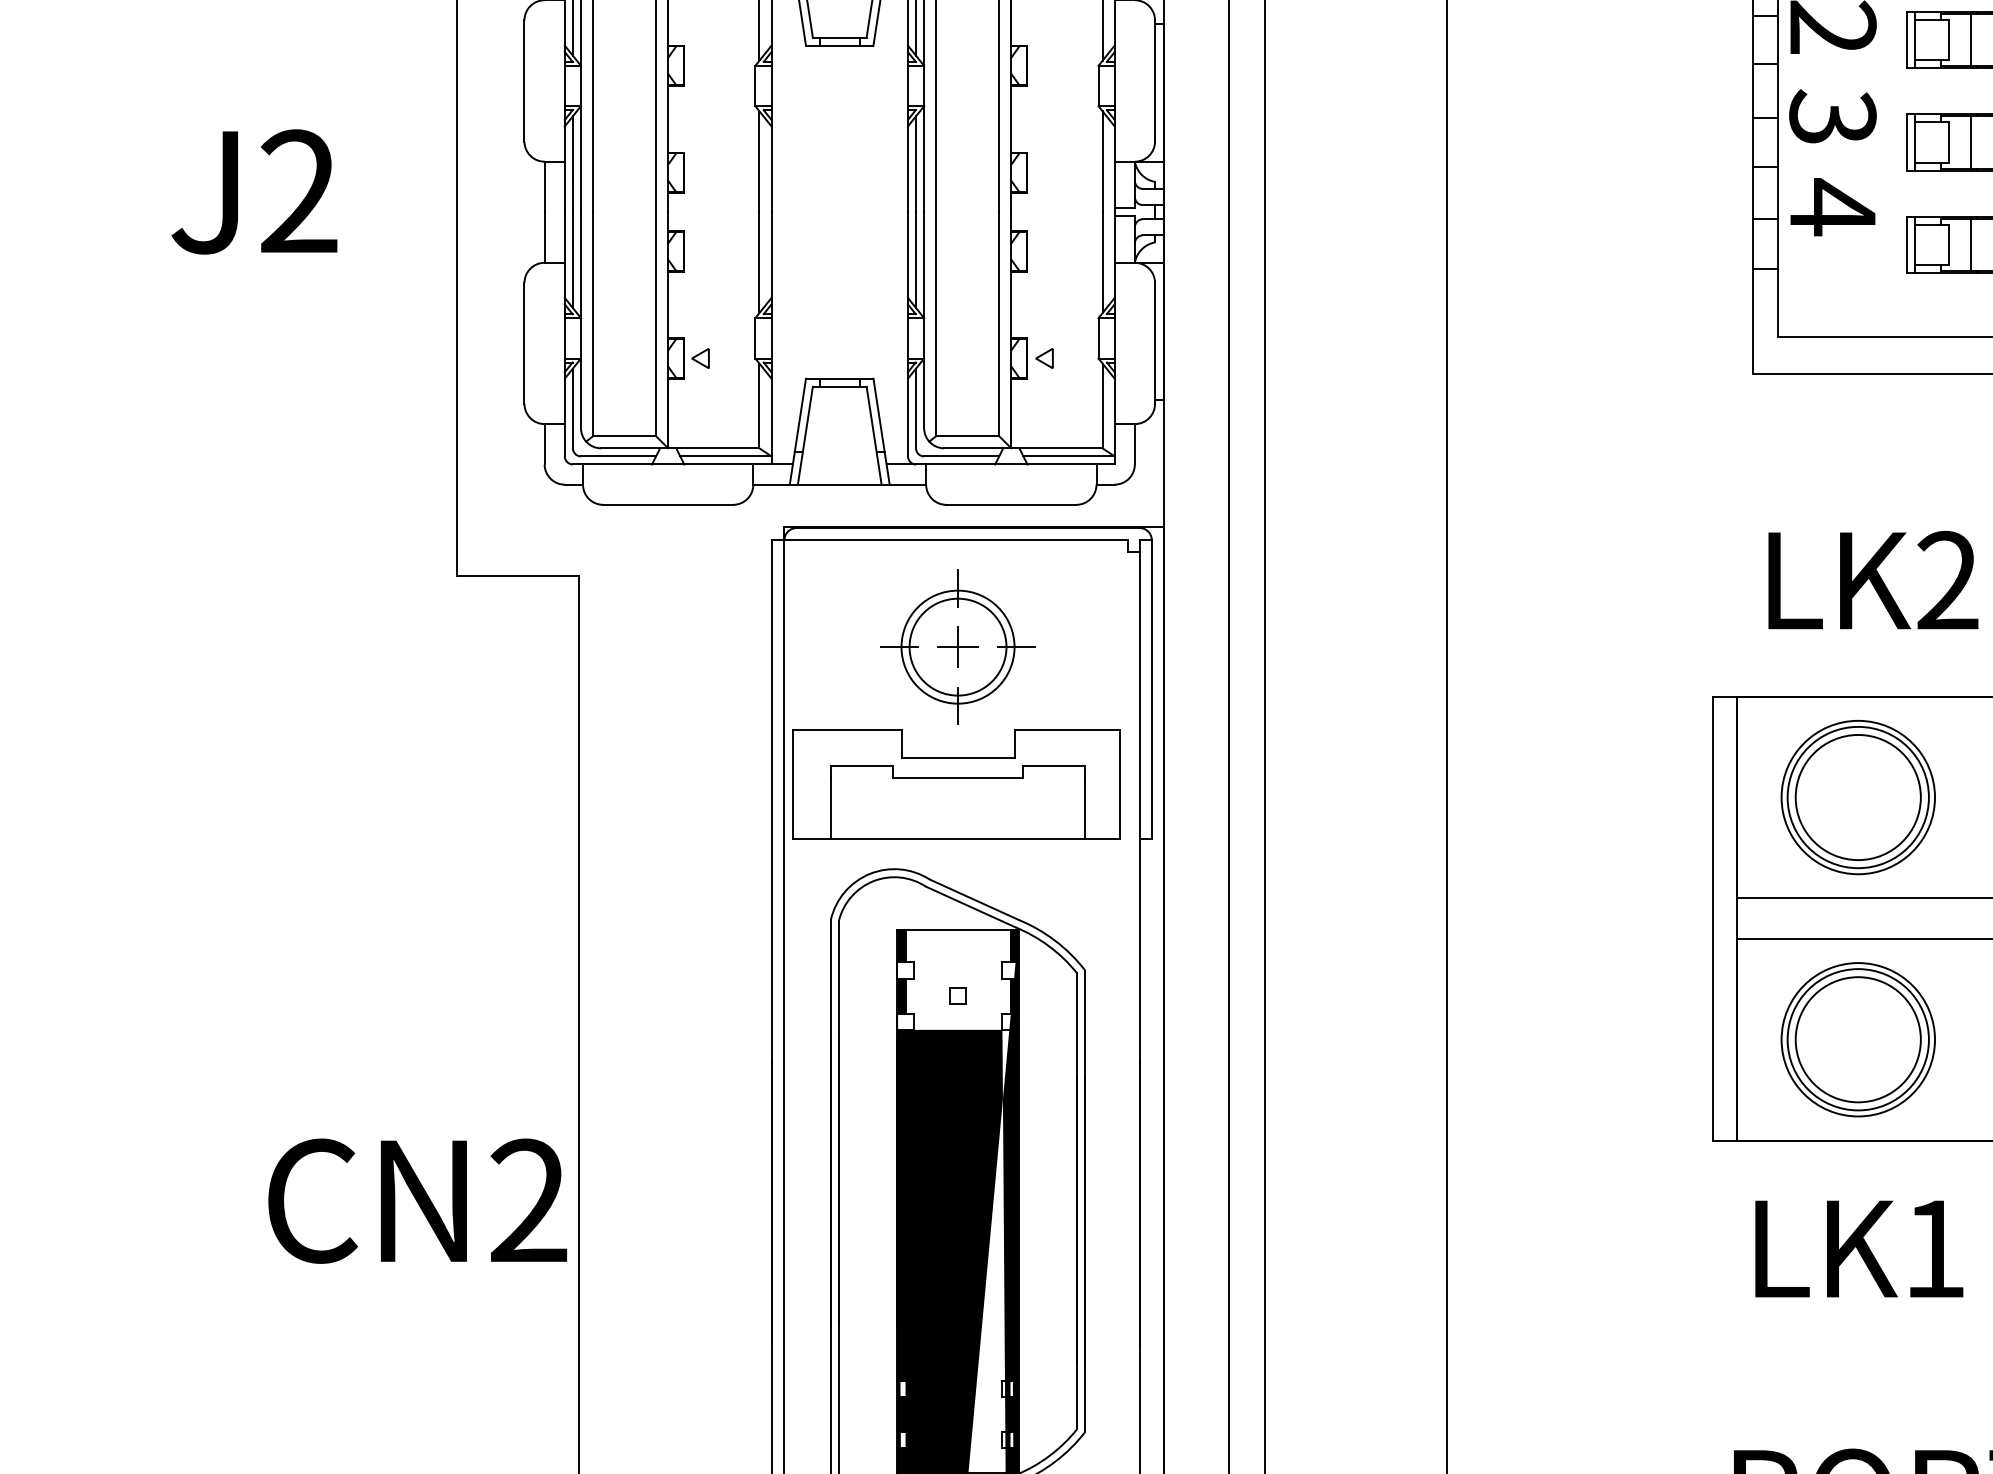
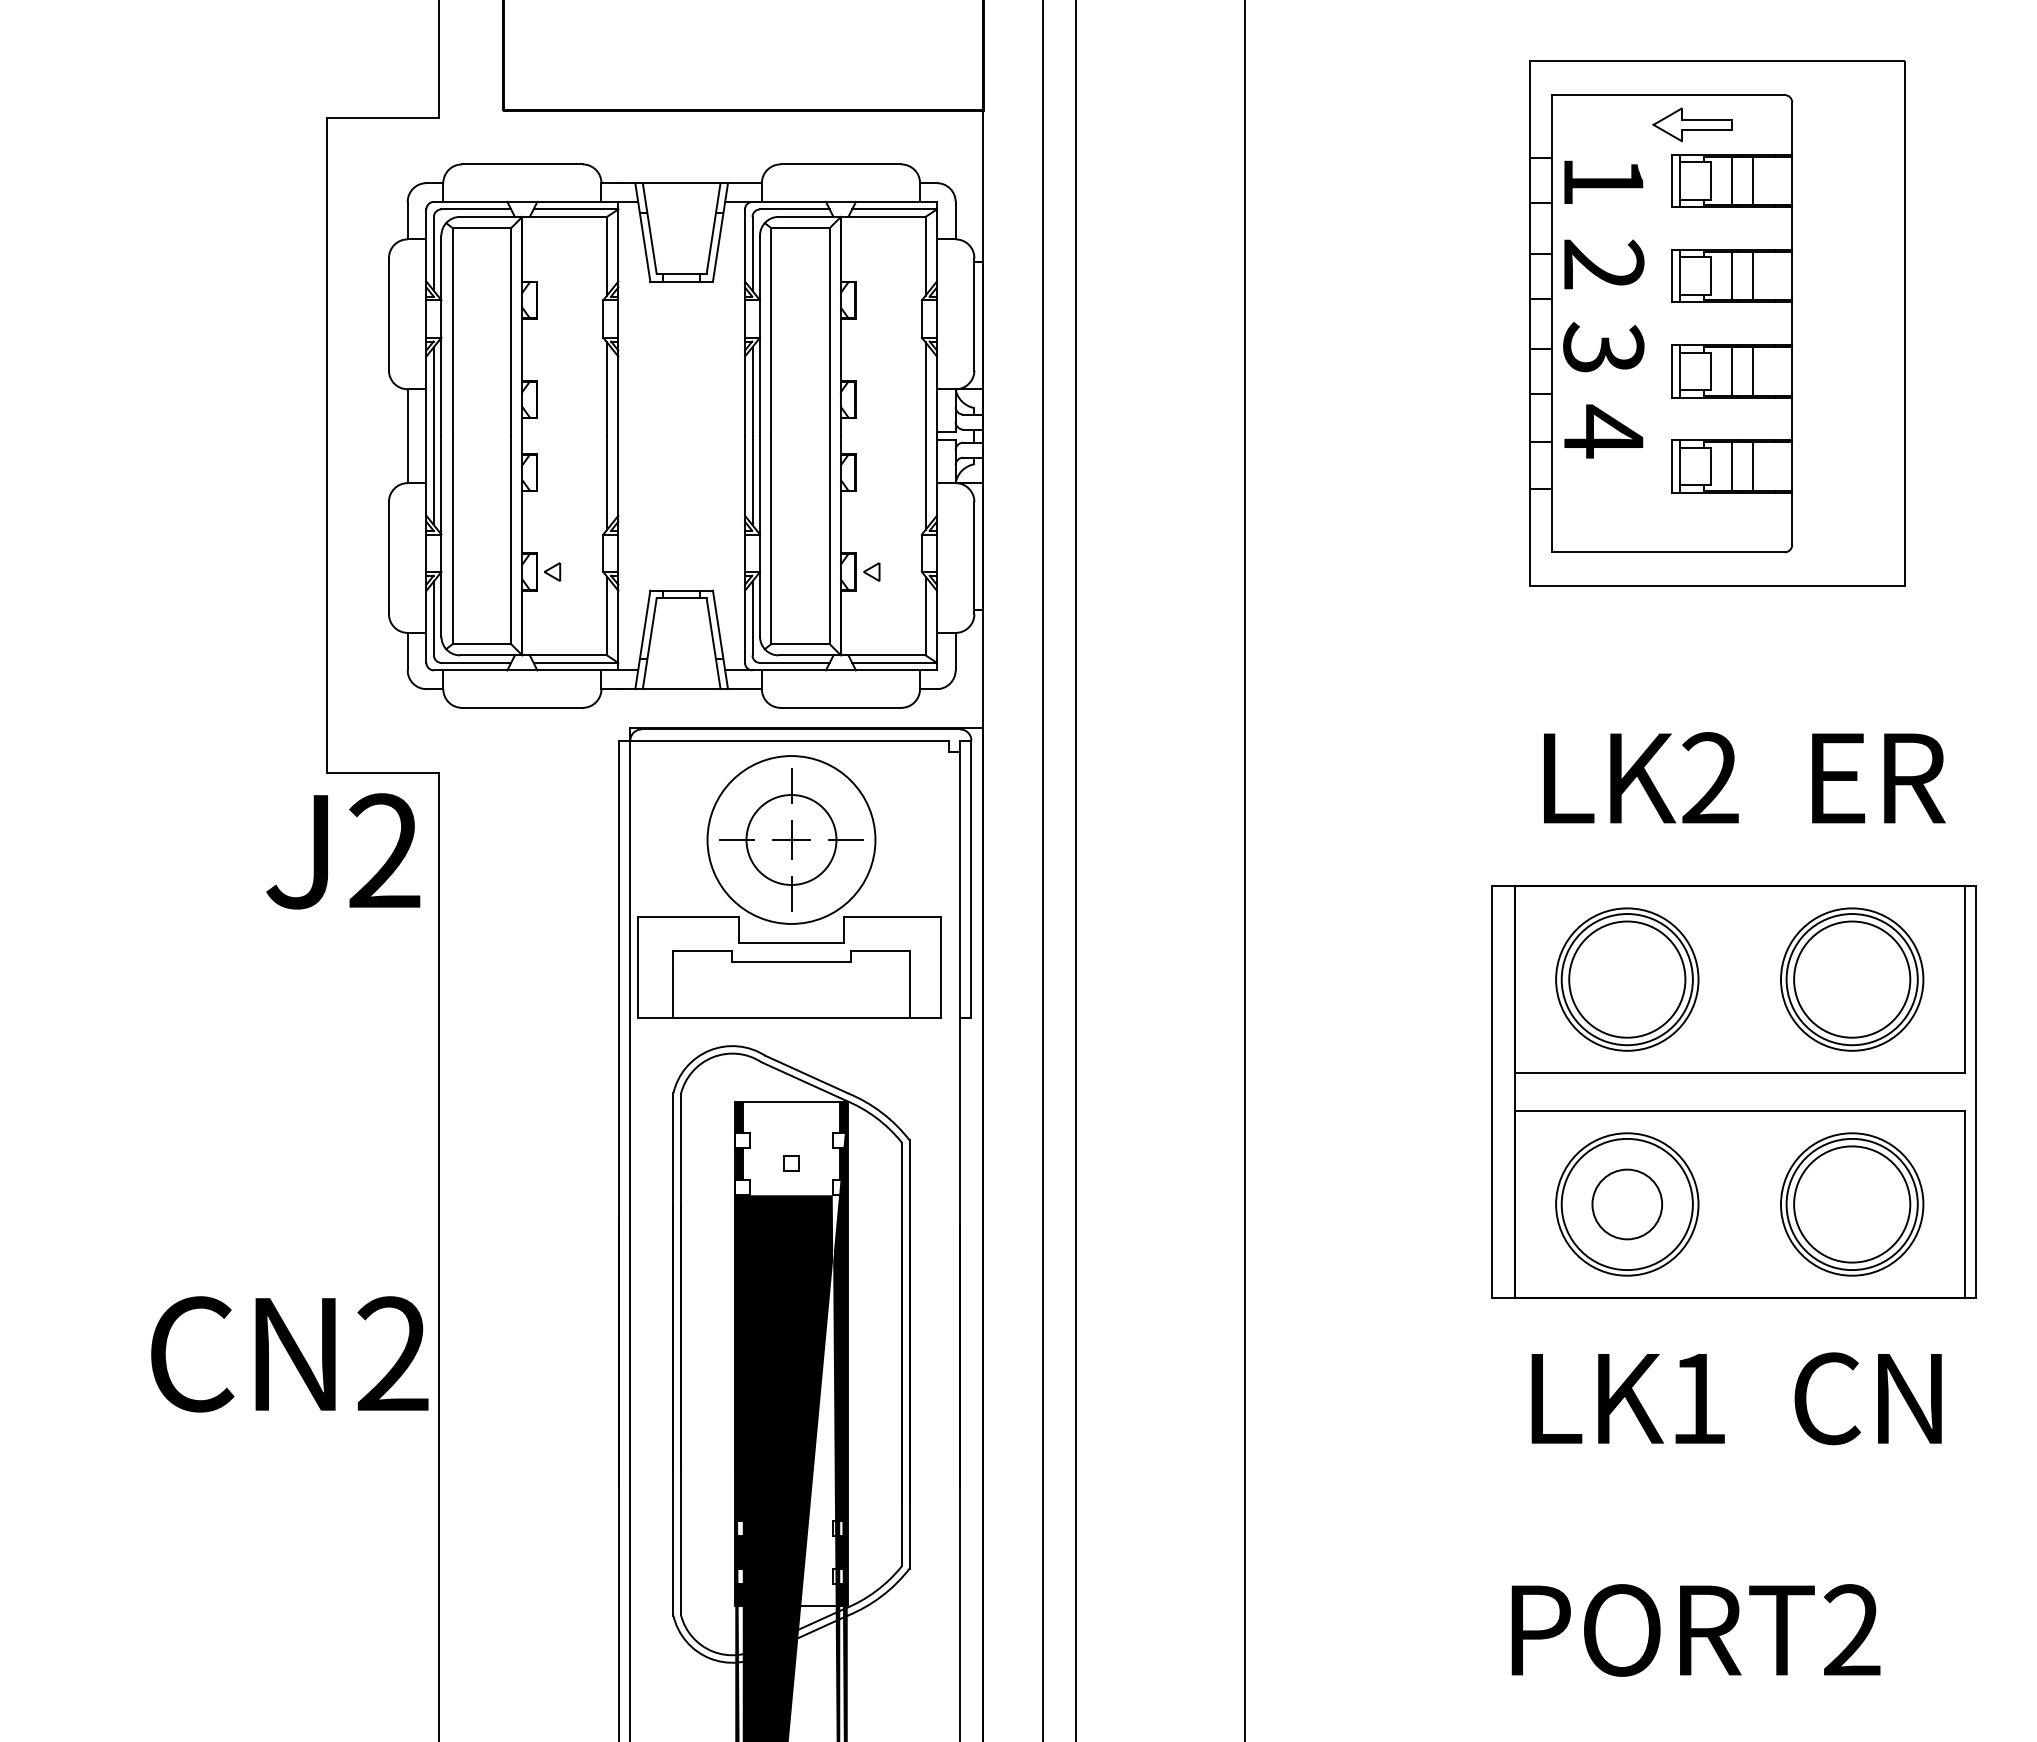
text: (254, 192) -> (343, 851), moved
circle: (958, 646) -> (791, 839), size x1.6
circle: (1858, 1039) -> (1627, 1204), size x0.6

